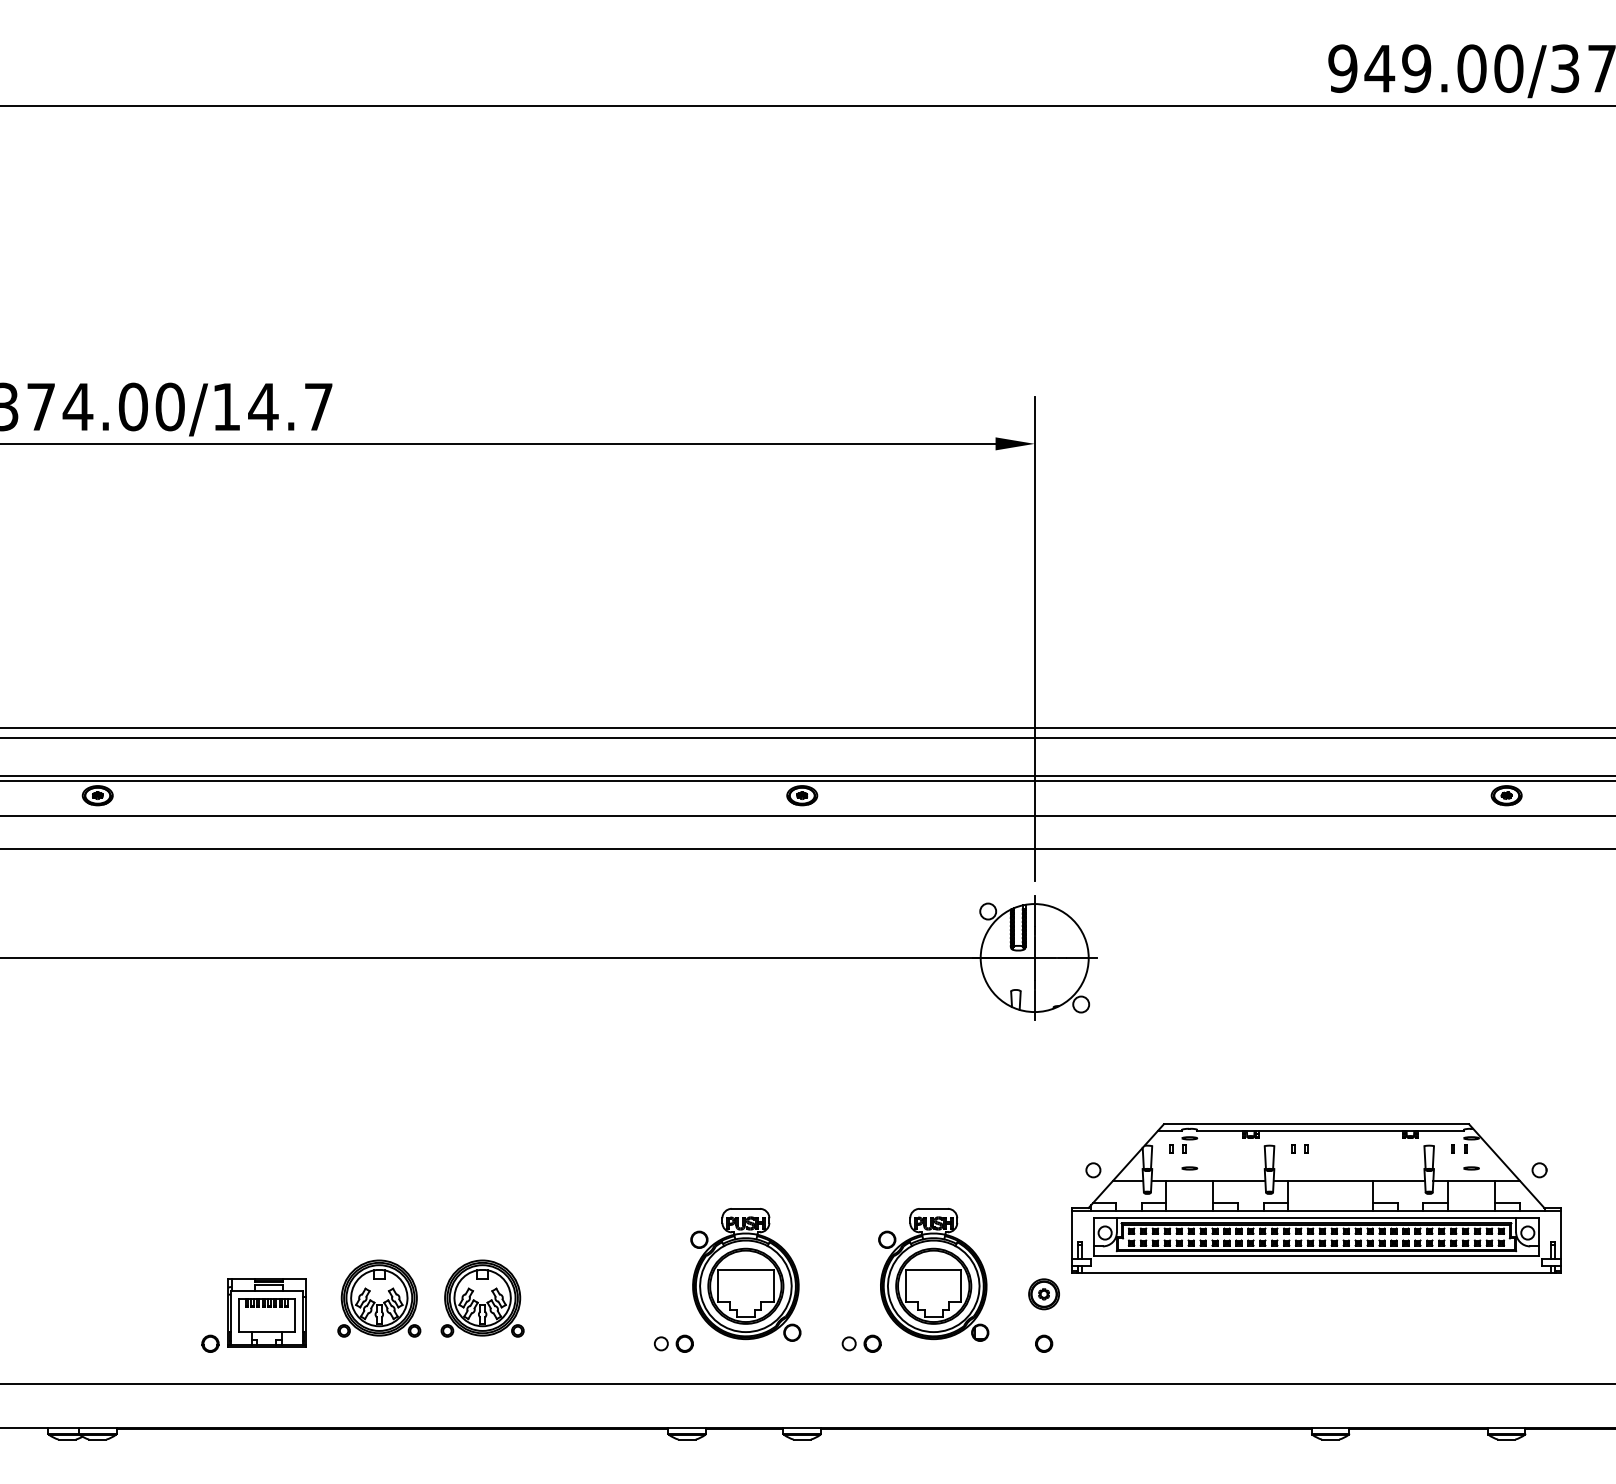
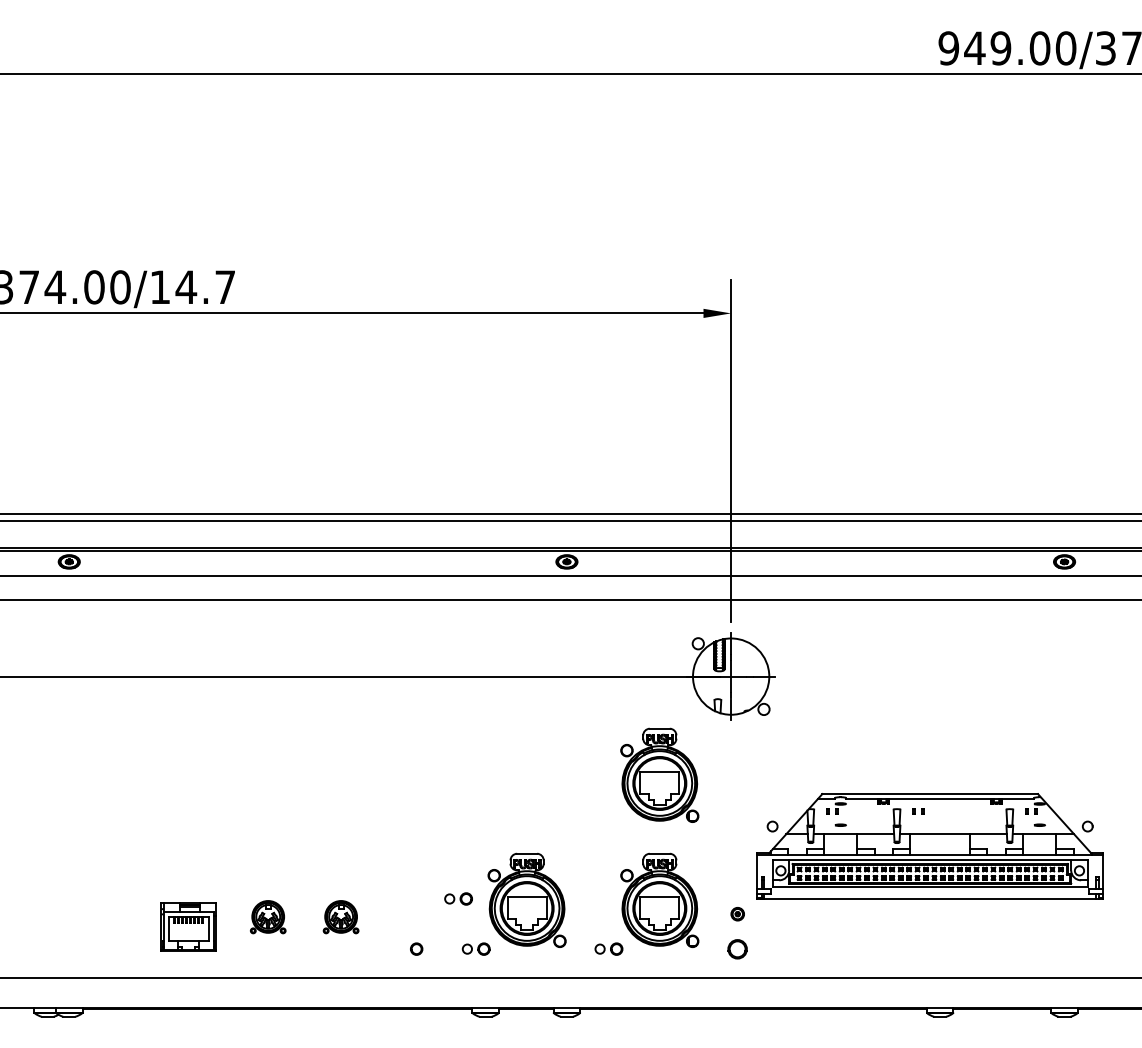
part: (933, 1097) -> (659, 775), added
part: (648, 1272) -> (458, 898), added
part: (1043, 1294) -> (737, 914), size x0.6
part: (379, 1298) -> (268, 917), size x0.6
part: (482, 1298) -> (341, 917), size x0.6
circle: (210, 1343) -> (416, 948), moved
part: (1044, 1343) -> (738, 948), size x1.6

